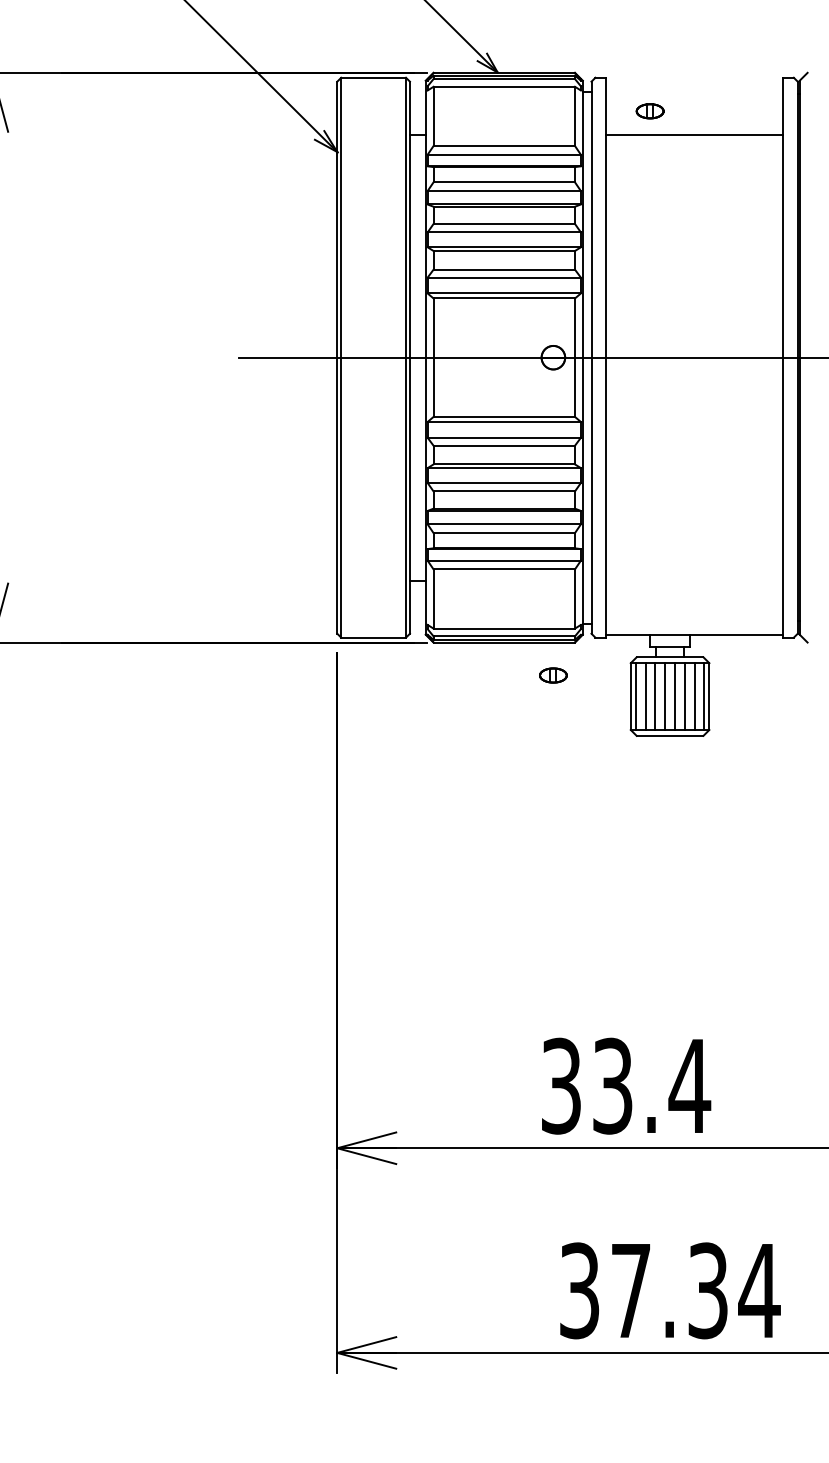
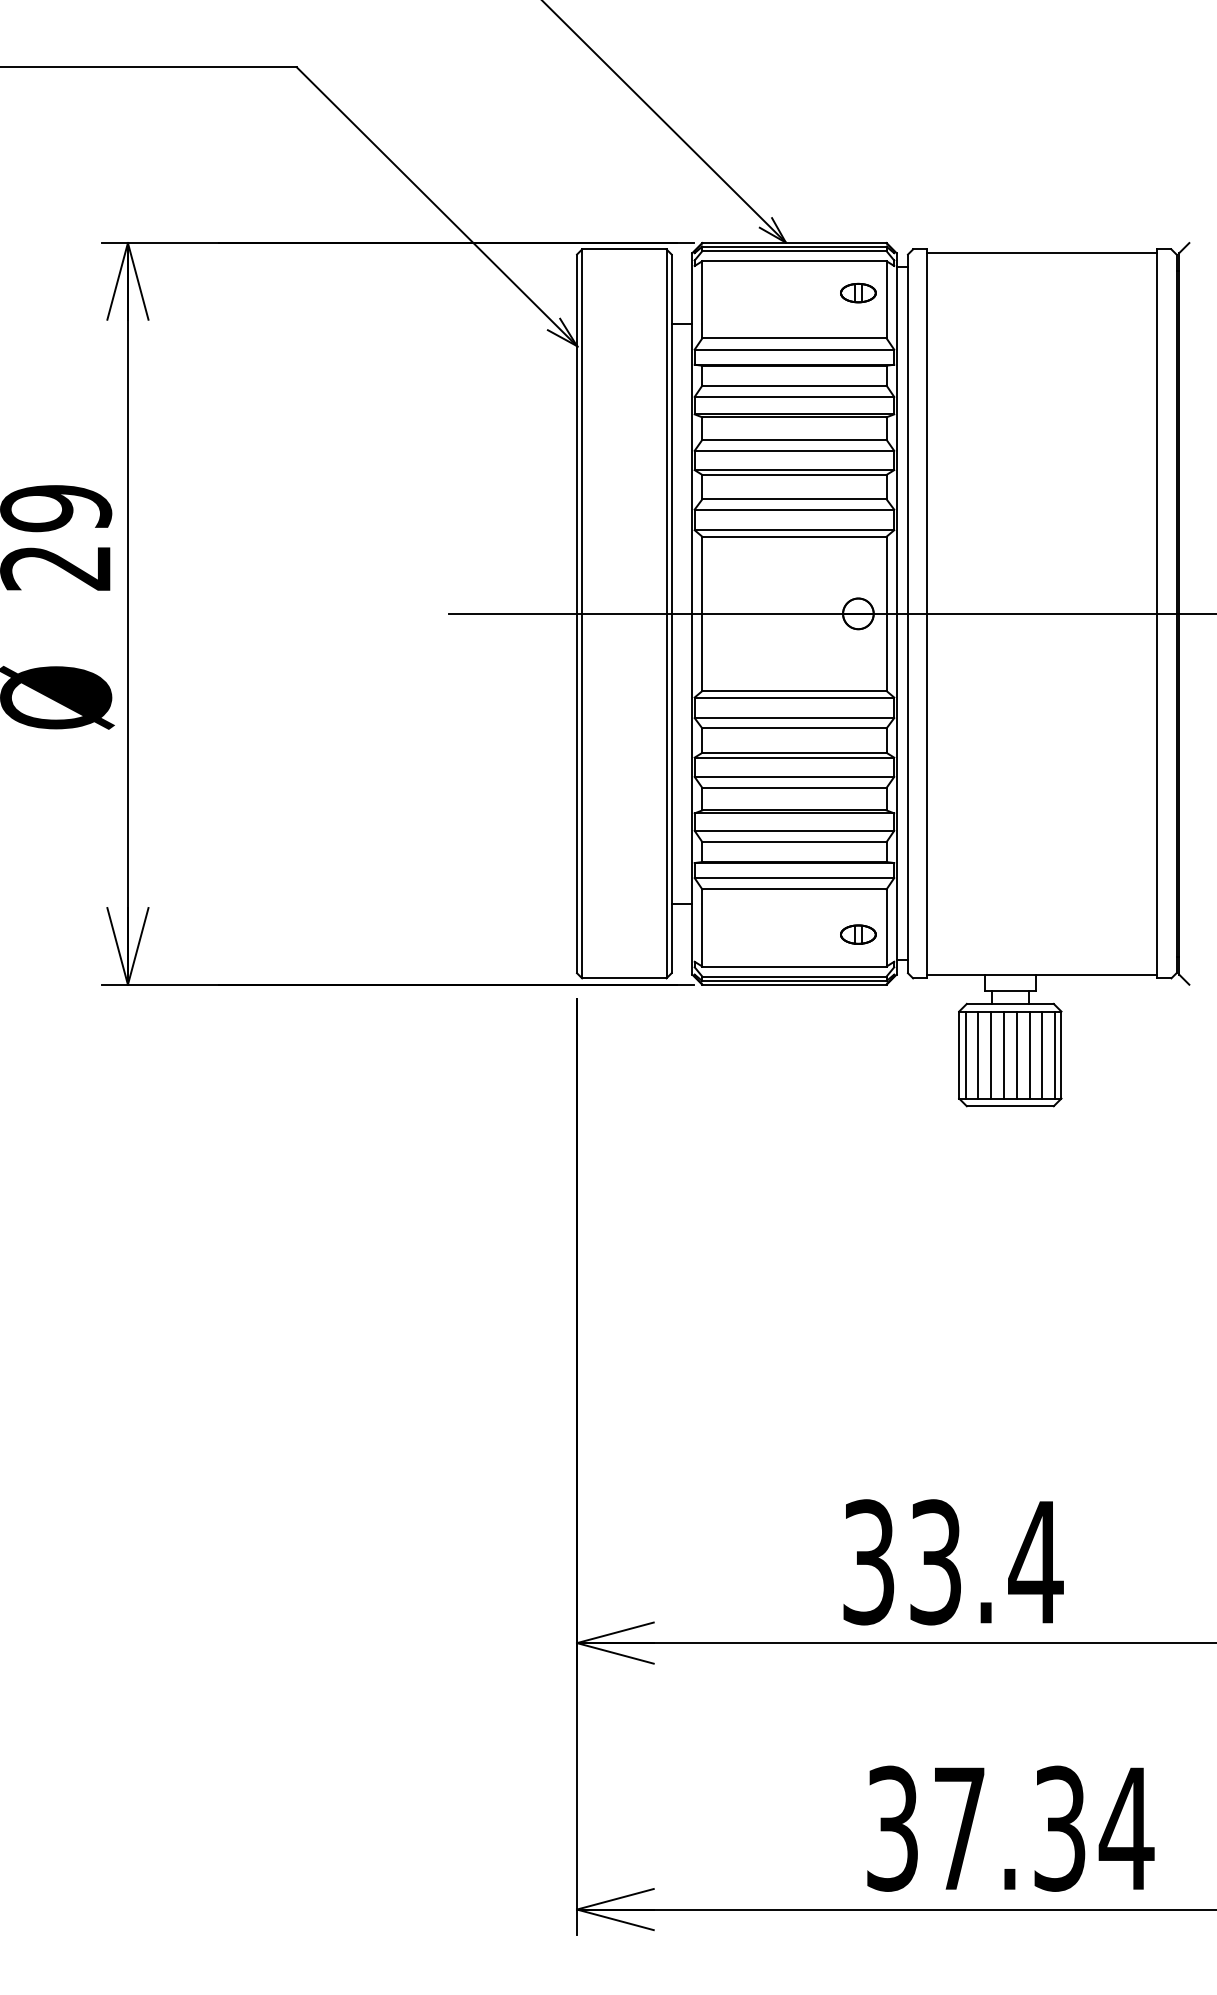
part: (650, 110) -> (858, 292), moved
line: (694, 135) -> (1042, 253), moved
part: (553, 675) -> (858, 934), moved

